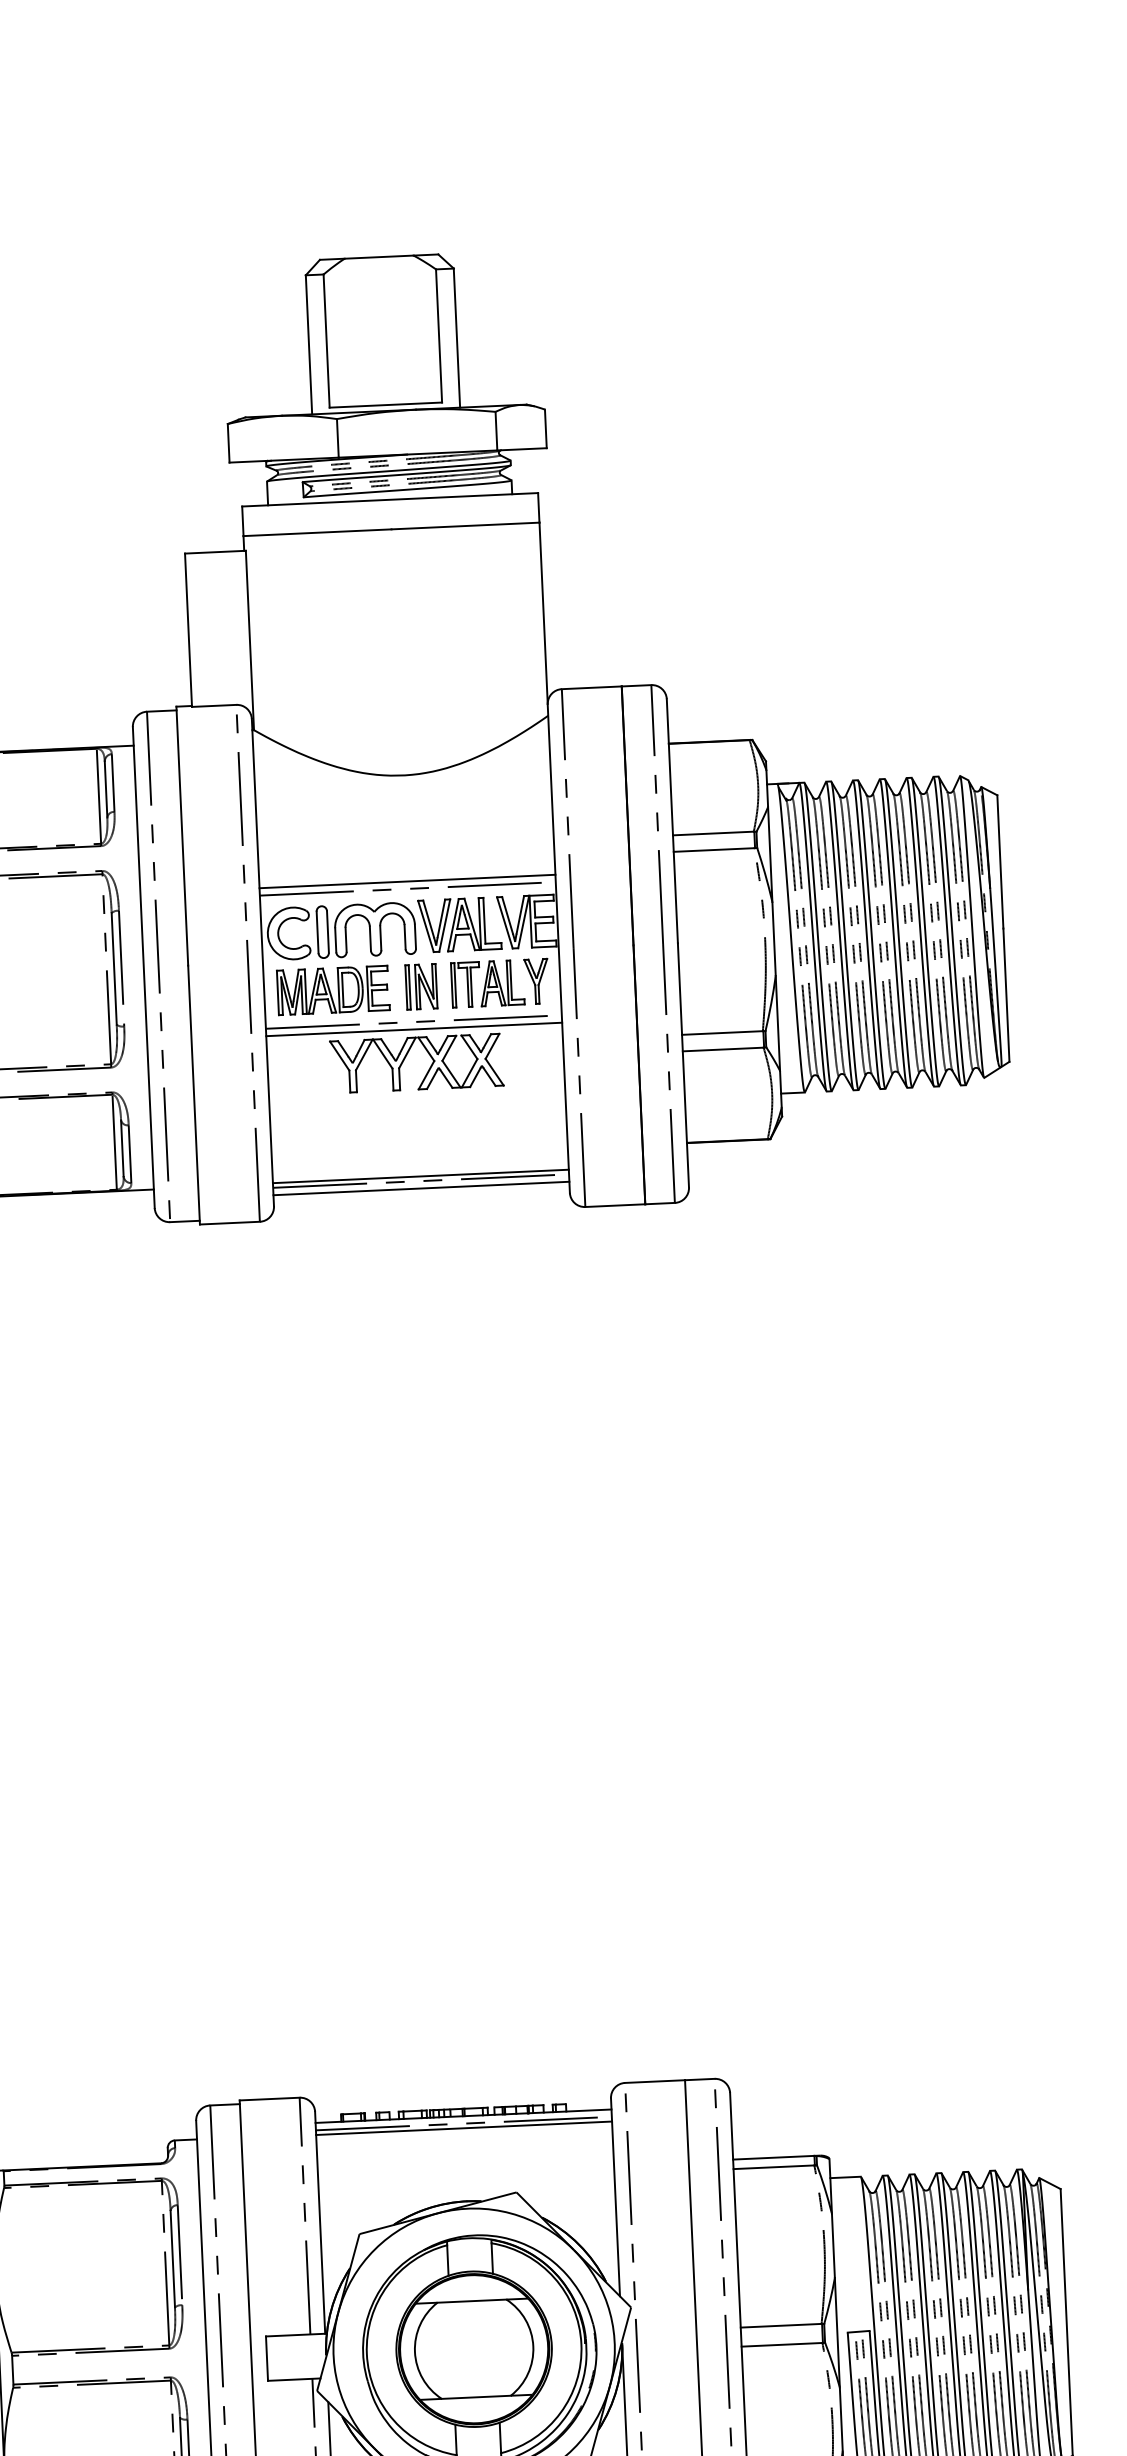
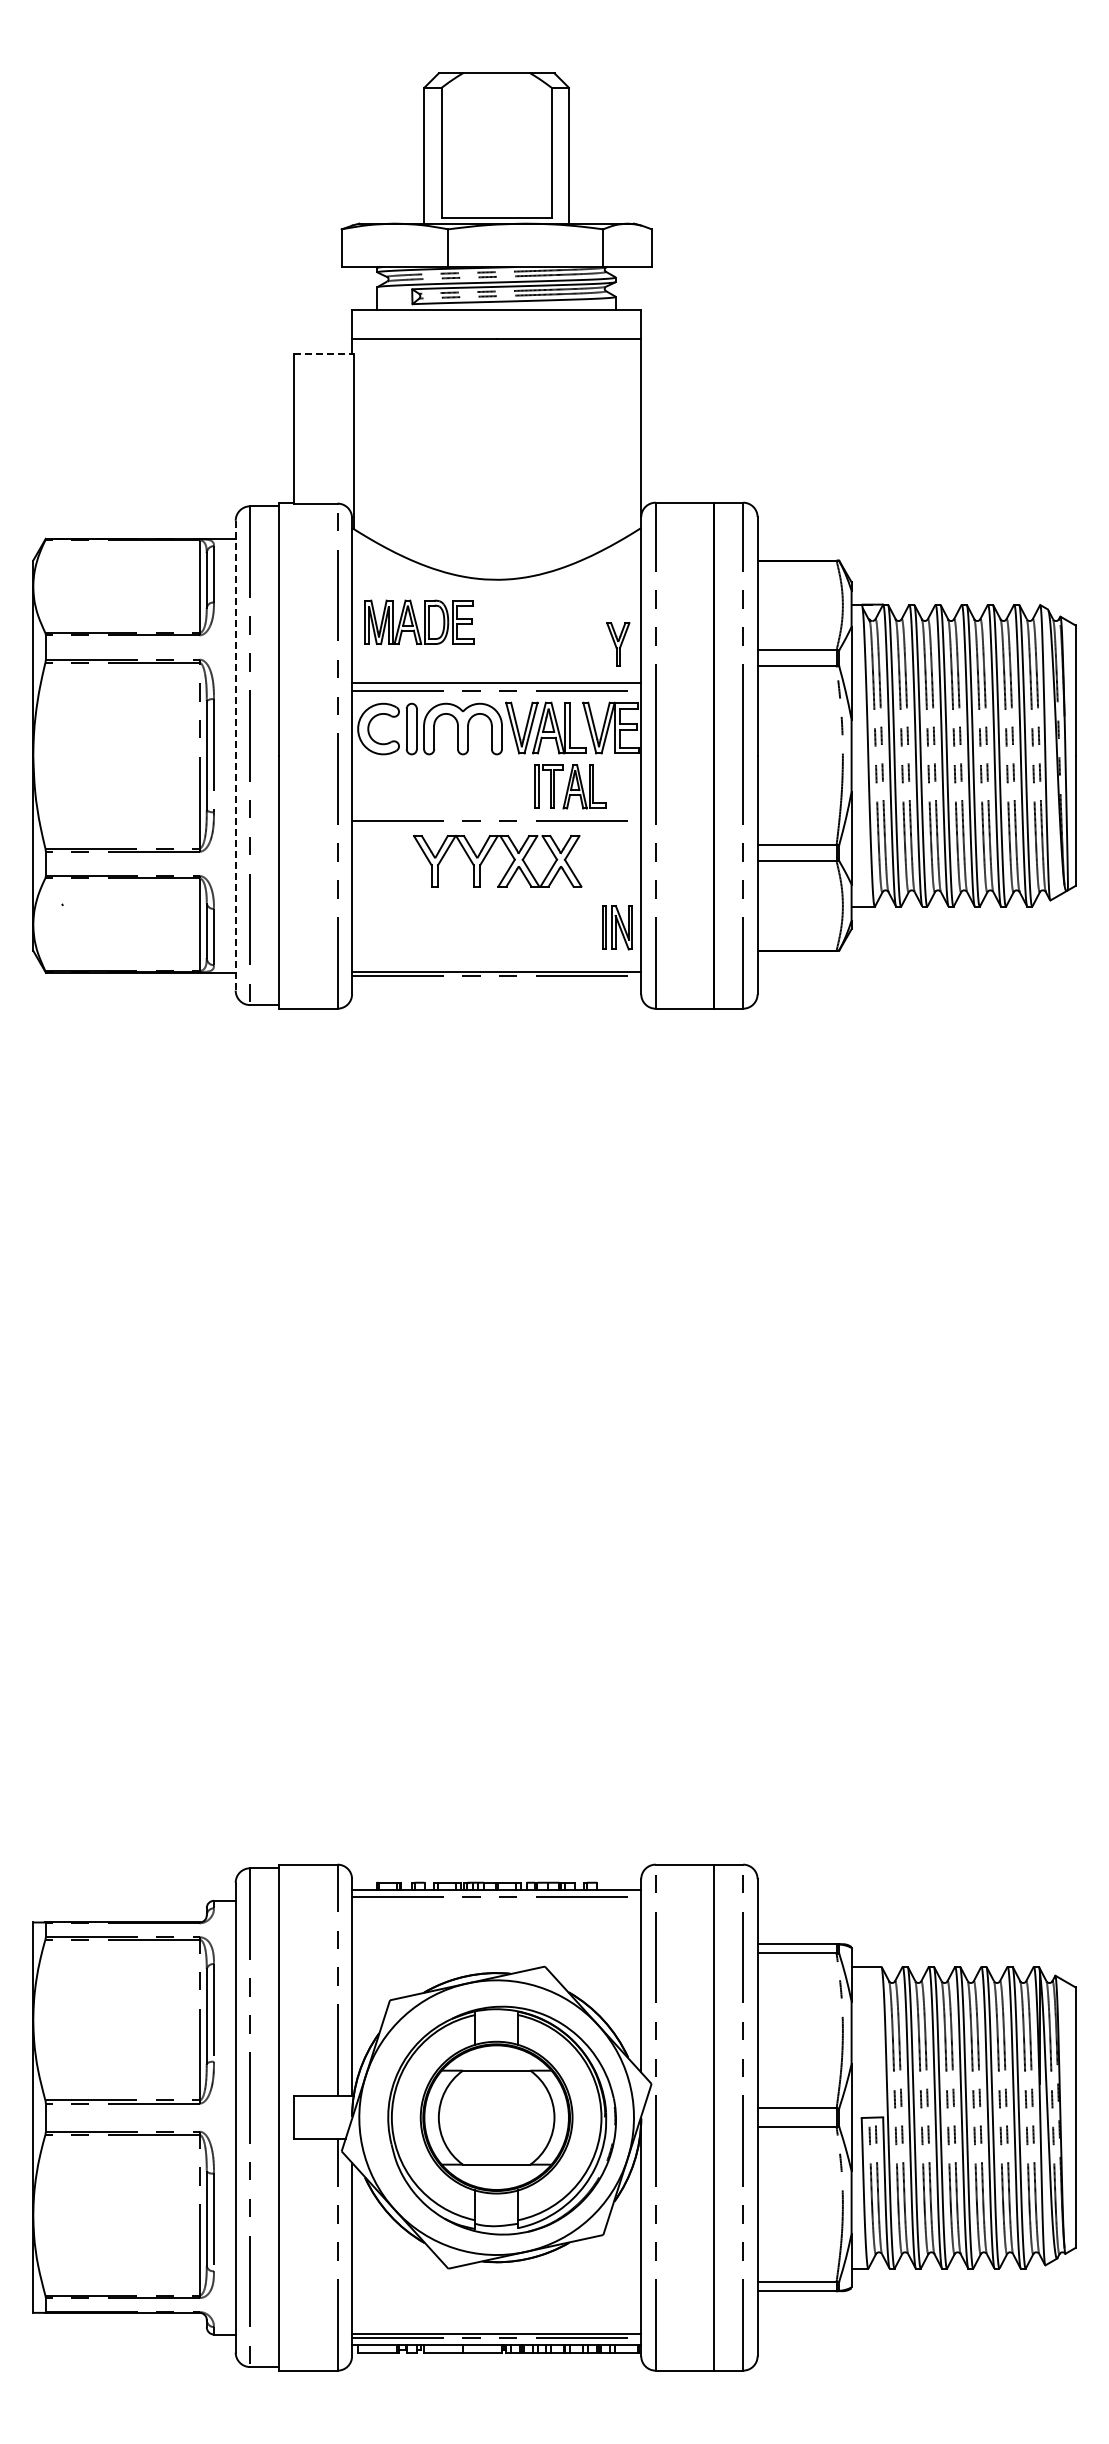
line: (214, 551) -> (323, 353), solid -> dashed
line: (143, 967) -> (235, 755), solid -> dashed
part: (536, 981) -> (618, 644), moved
part: (421, 986) -> (617, 927), moved
part: (333, 989) -> (419, 621), moved
line: (414, 1028) -> (496, 827), removed
line: (421, 1188) -> (496, 983), removed
line: (463, 2128) -> (496, 1901), removed

